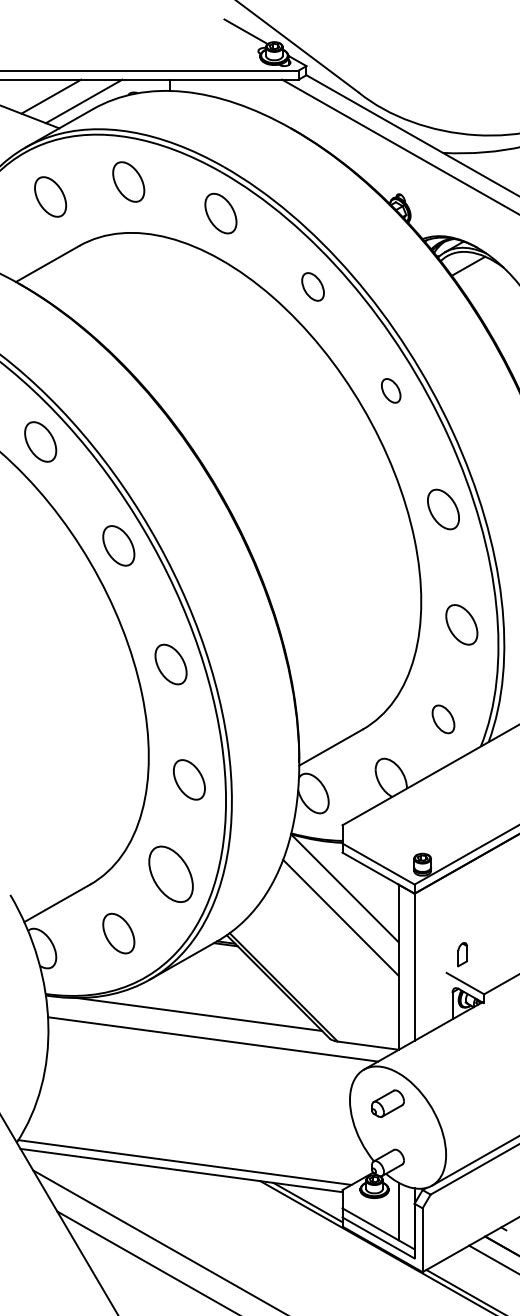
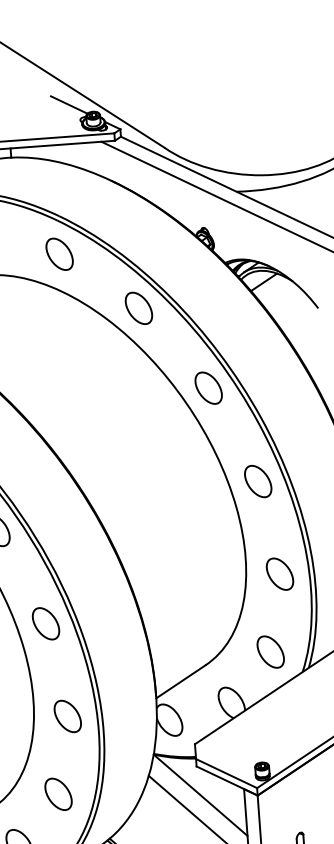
part: (312, 286) -> (138, 308), size x1.43
part: (390, 390) -> (208, 387), size x1.67
part: (443, 719) -> (270, 652), size x1.43
part: (170, 874) -> (58, 794), size x0.71

